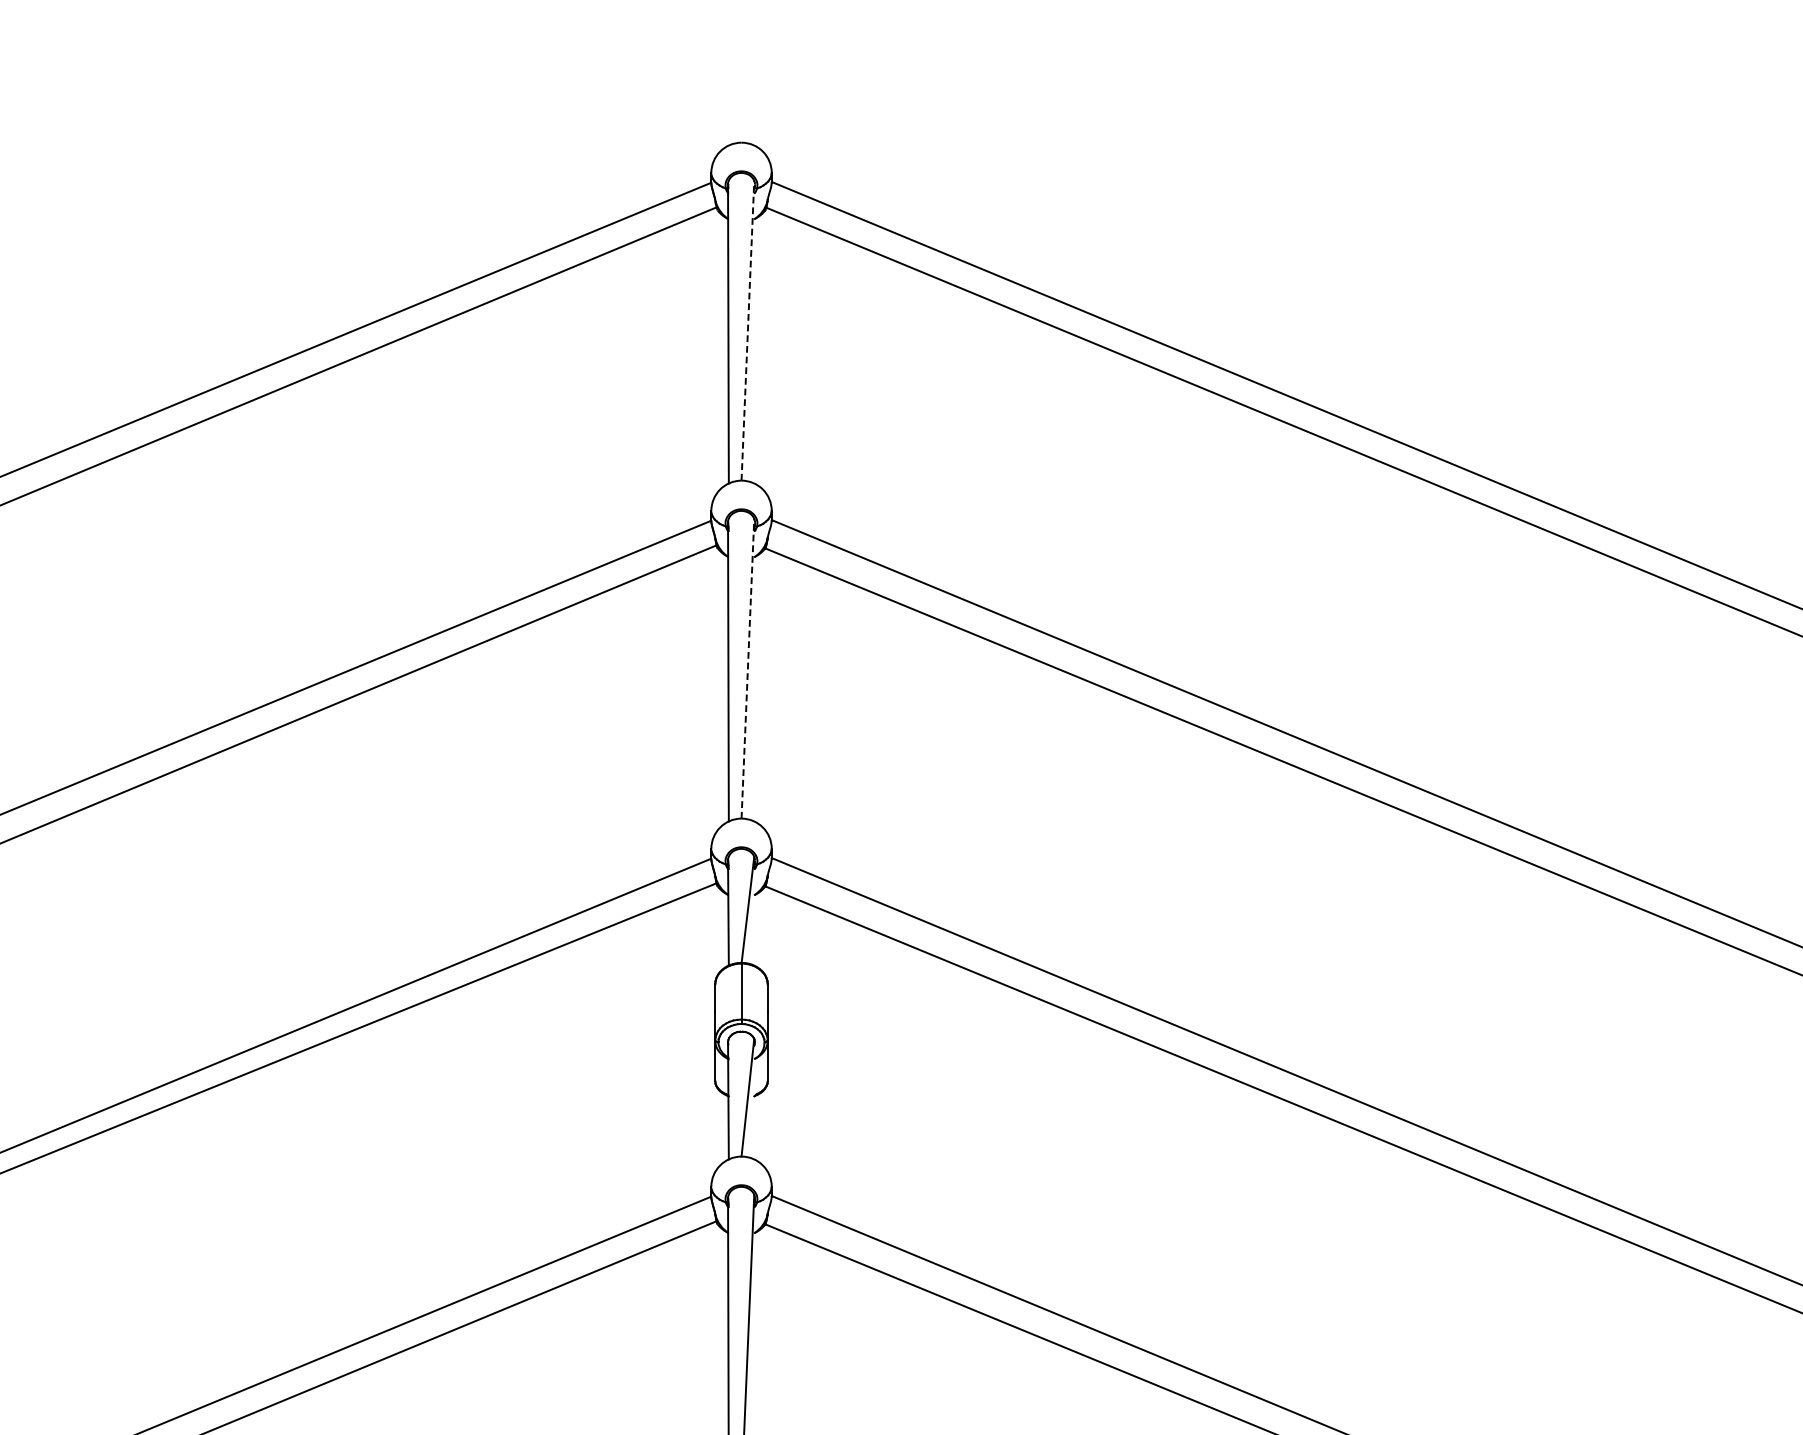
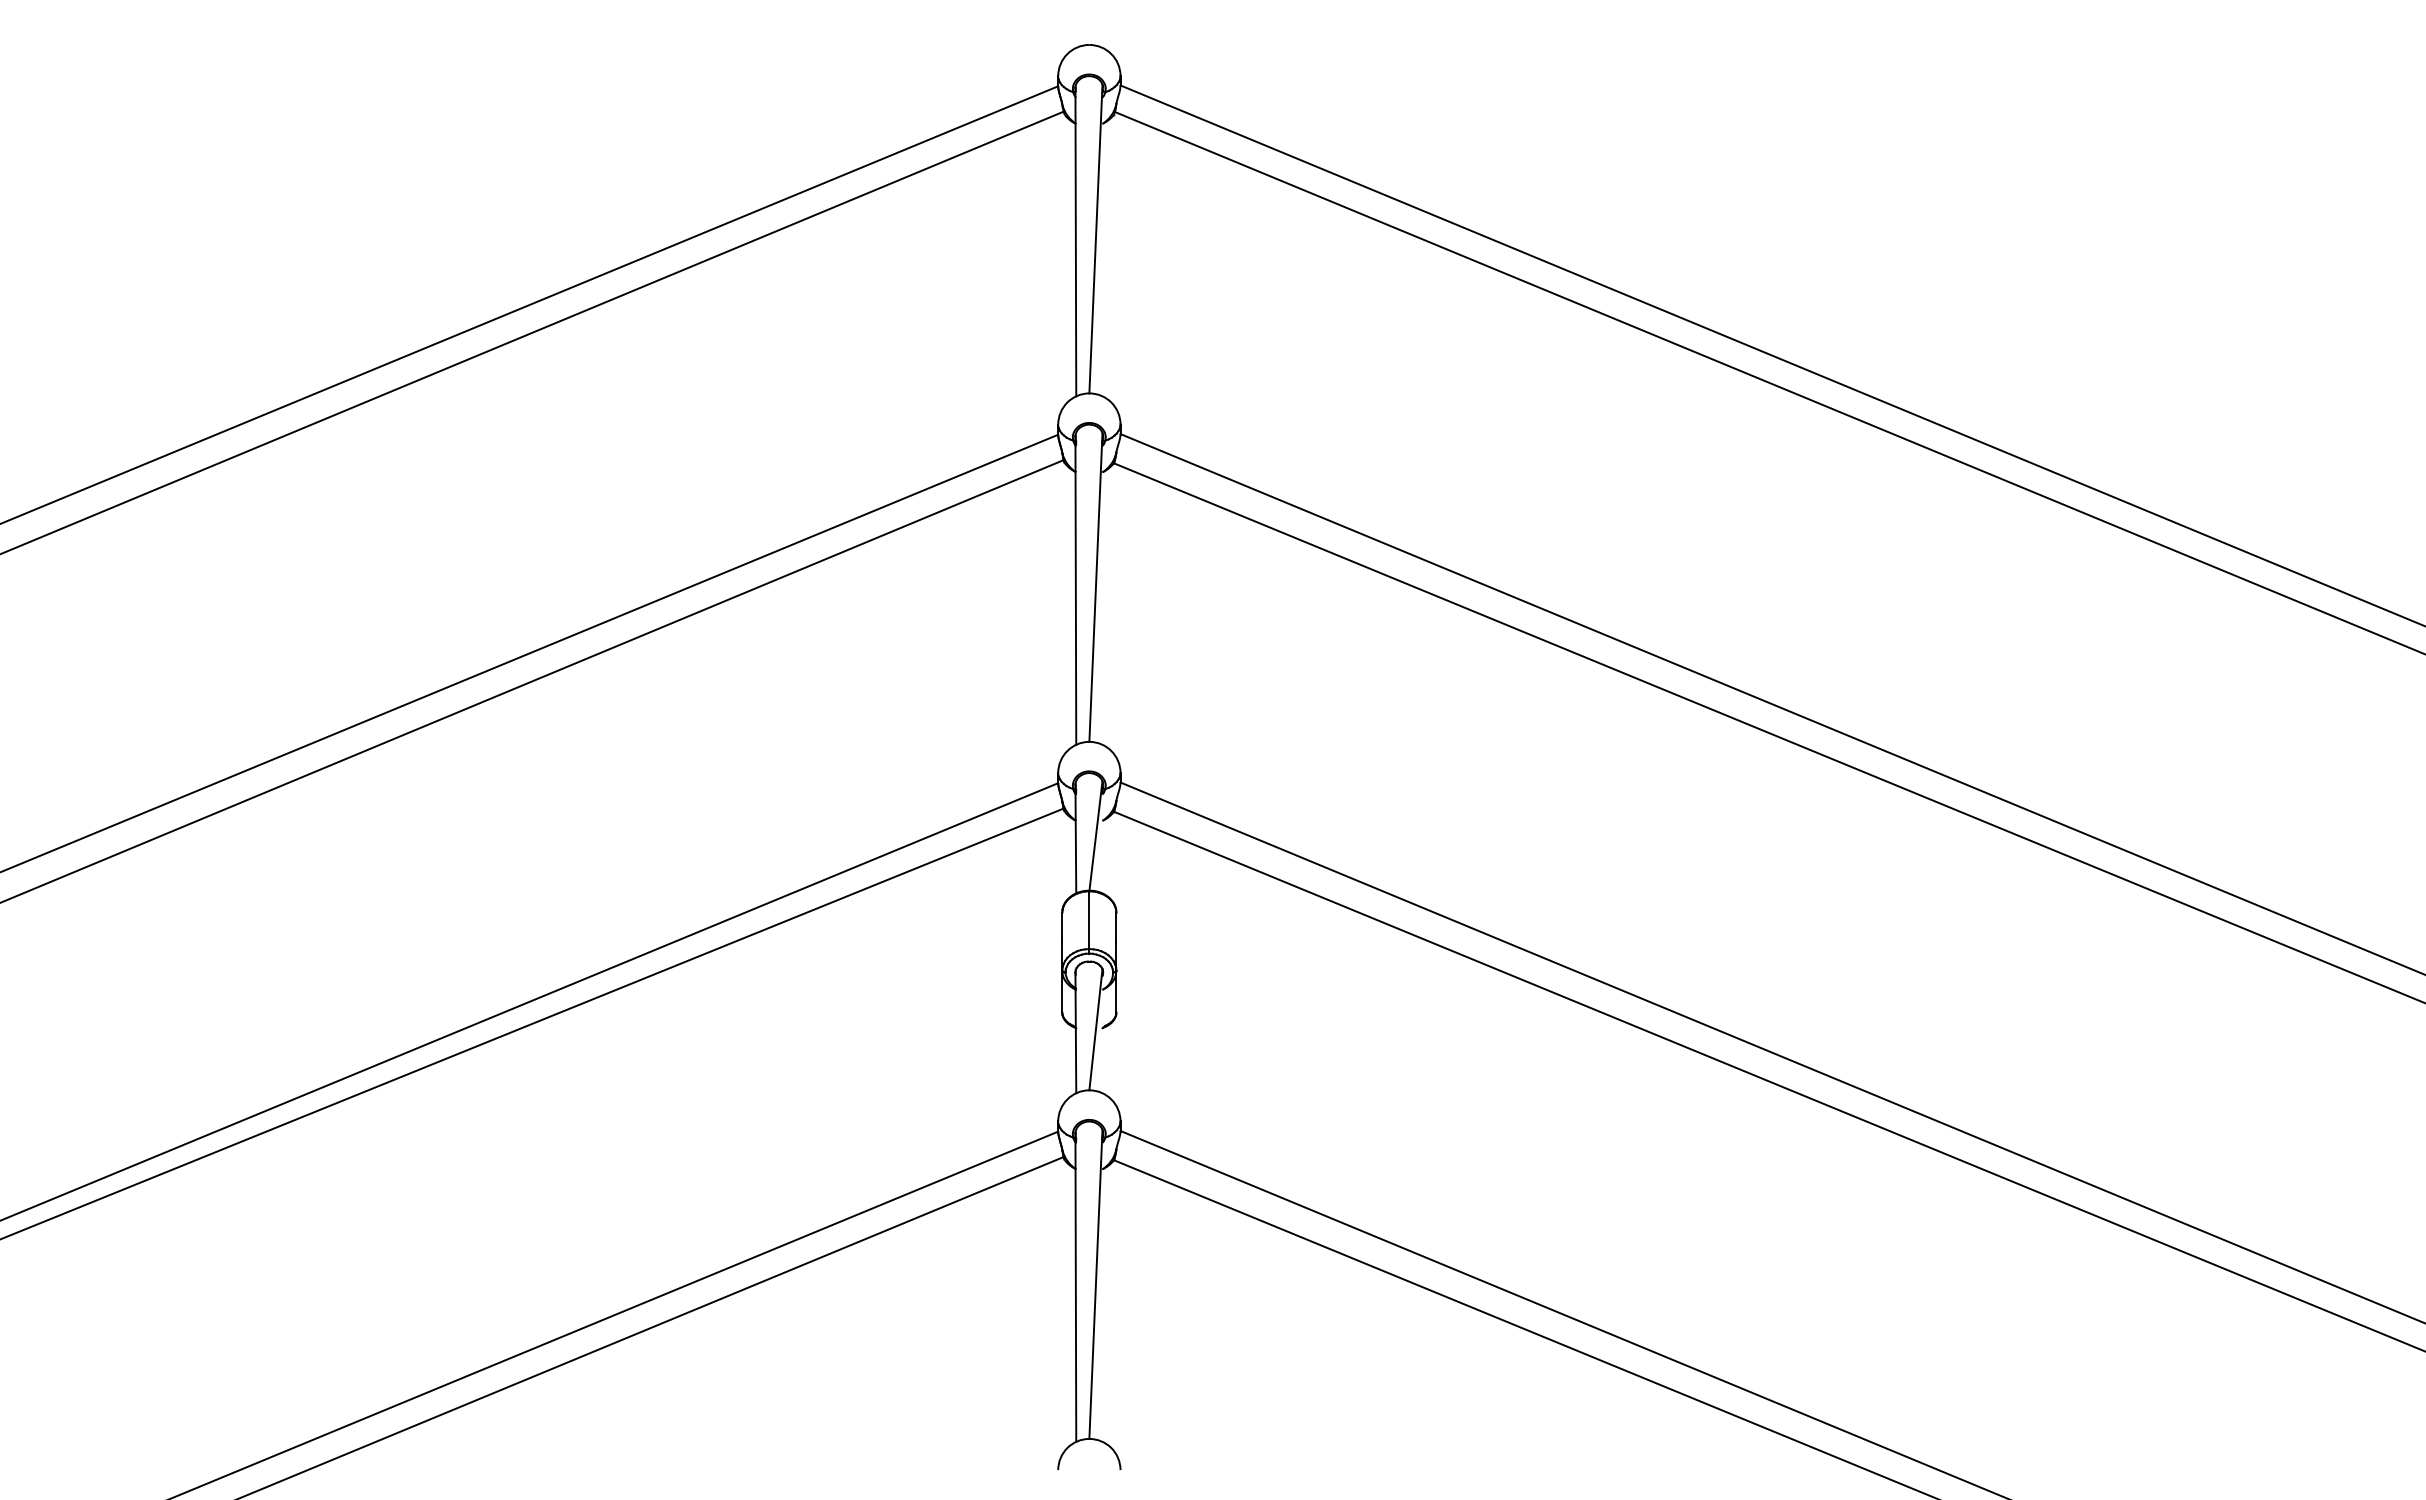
line: (747, 330) -> (1095, 238), dashed -> solid
line: (747, 668) -> (1095, 587), dashed -> solid

